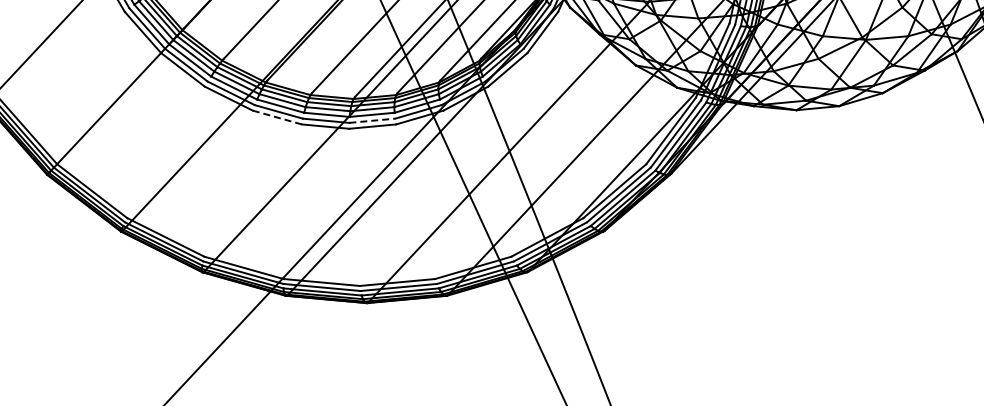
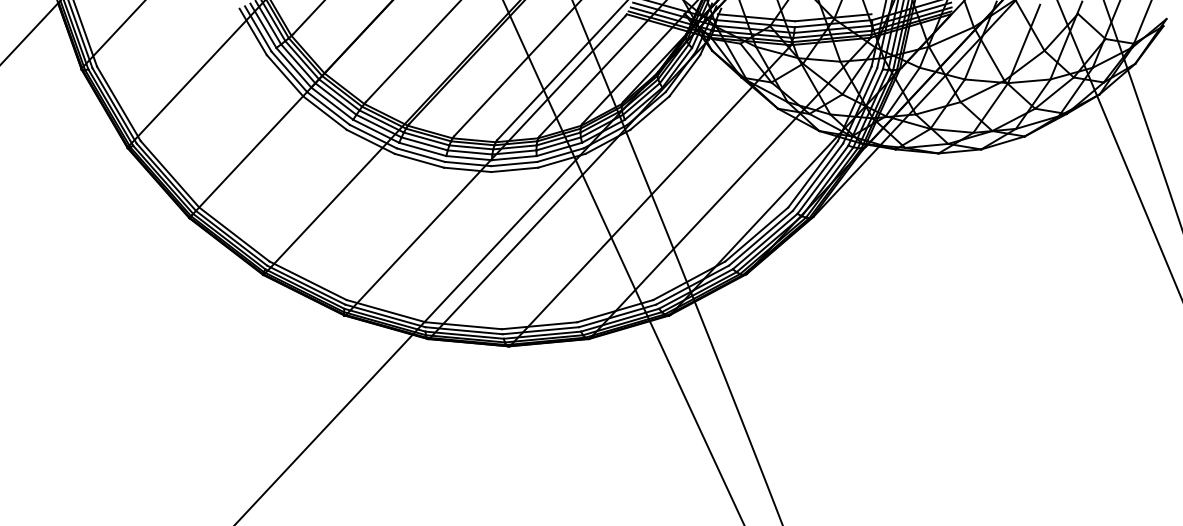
line: (277, 117) -> (419, 160), dashed -> solid
line: (372, 120) -> (514, 163), dashed -> solid

